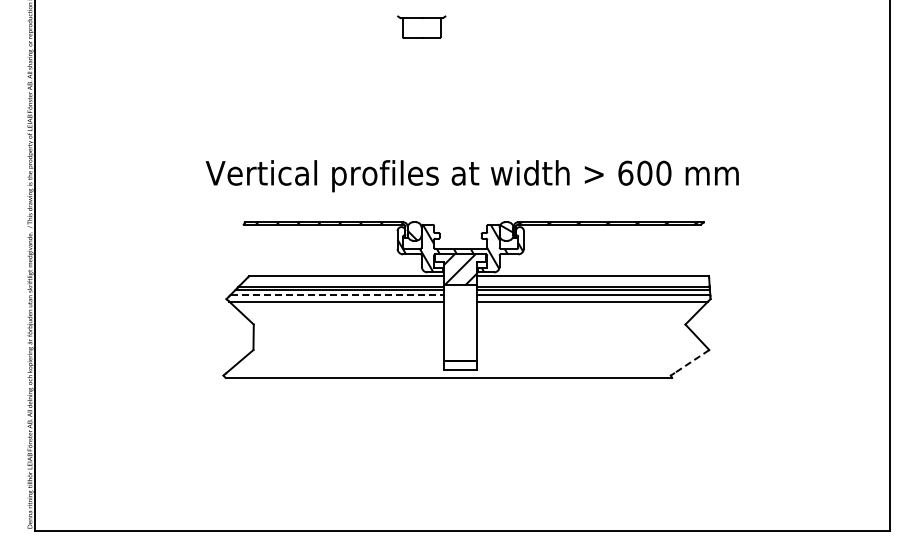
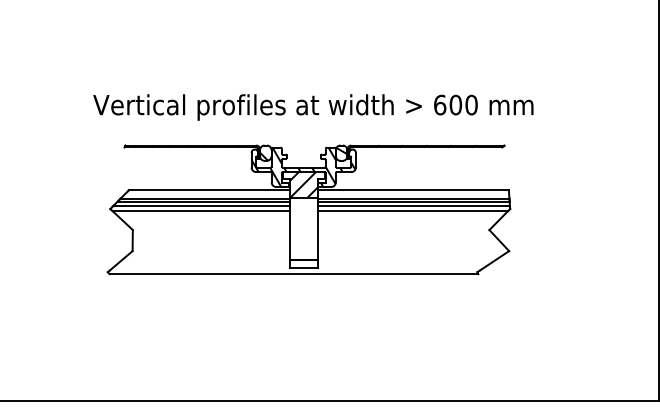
line: (337, 295) -> (202, 206), dashed -> solid
line: (691, 362) -> (494, 261), dashed -> solid

